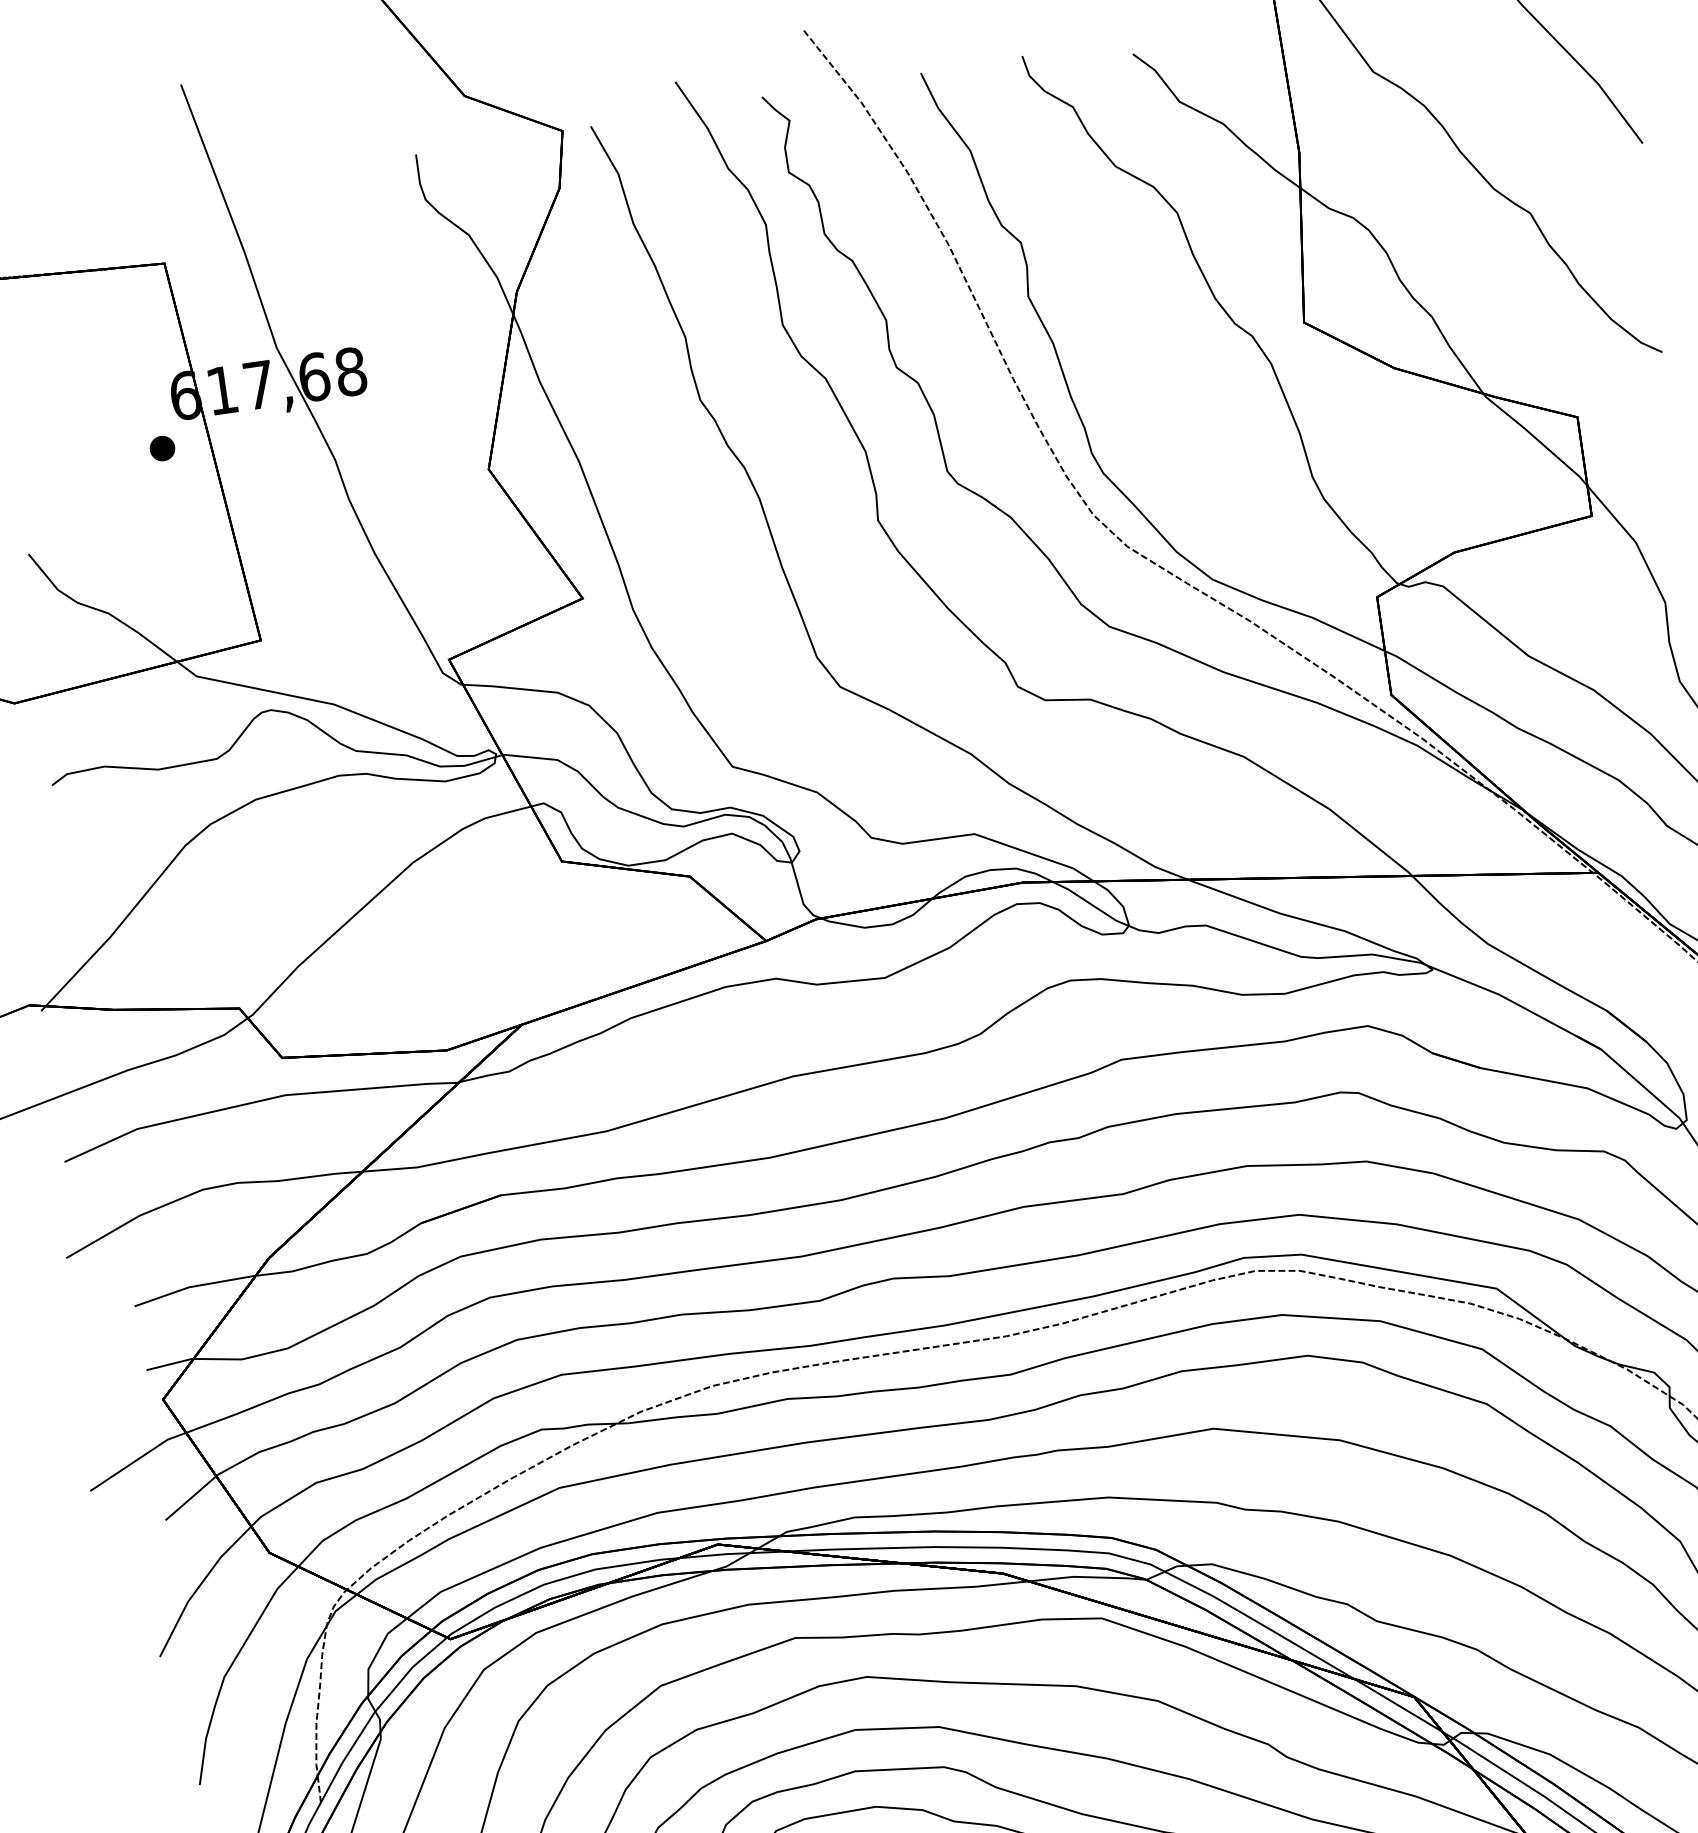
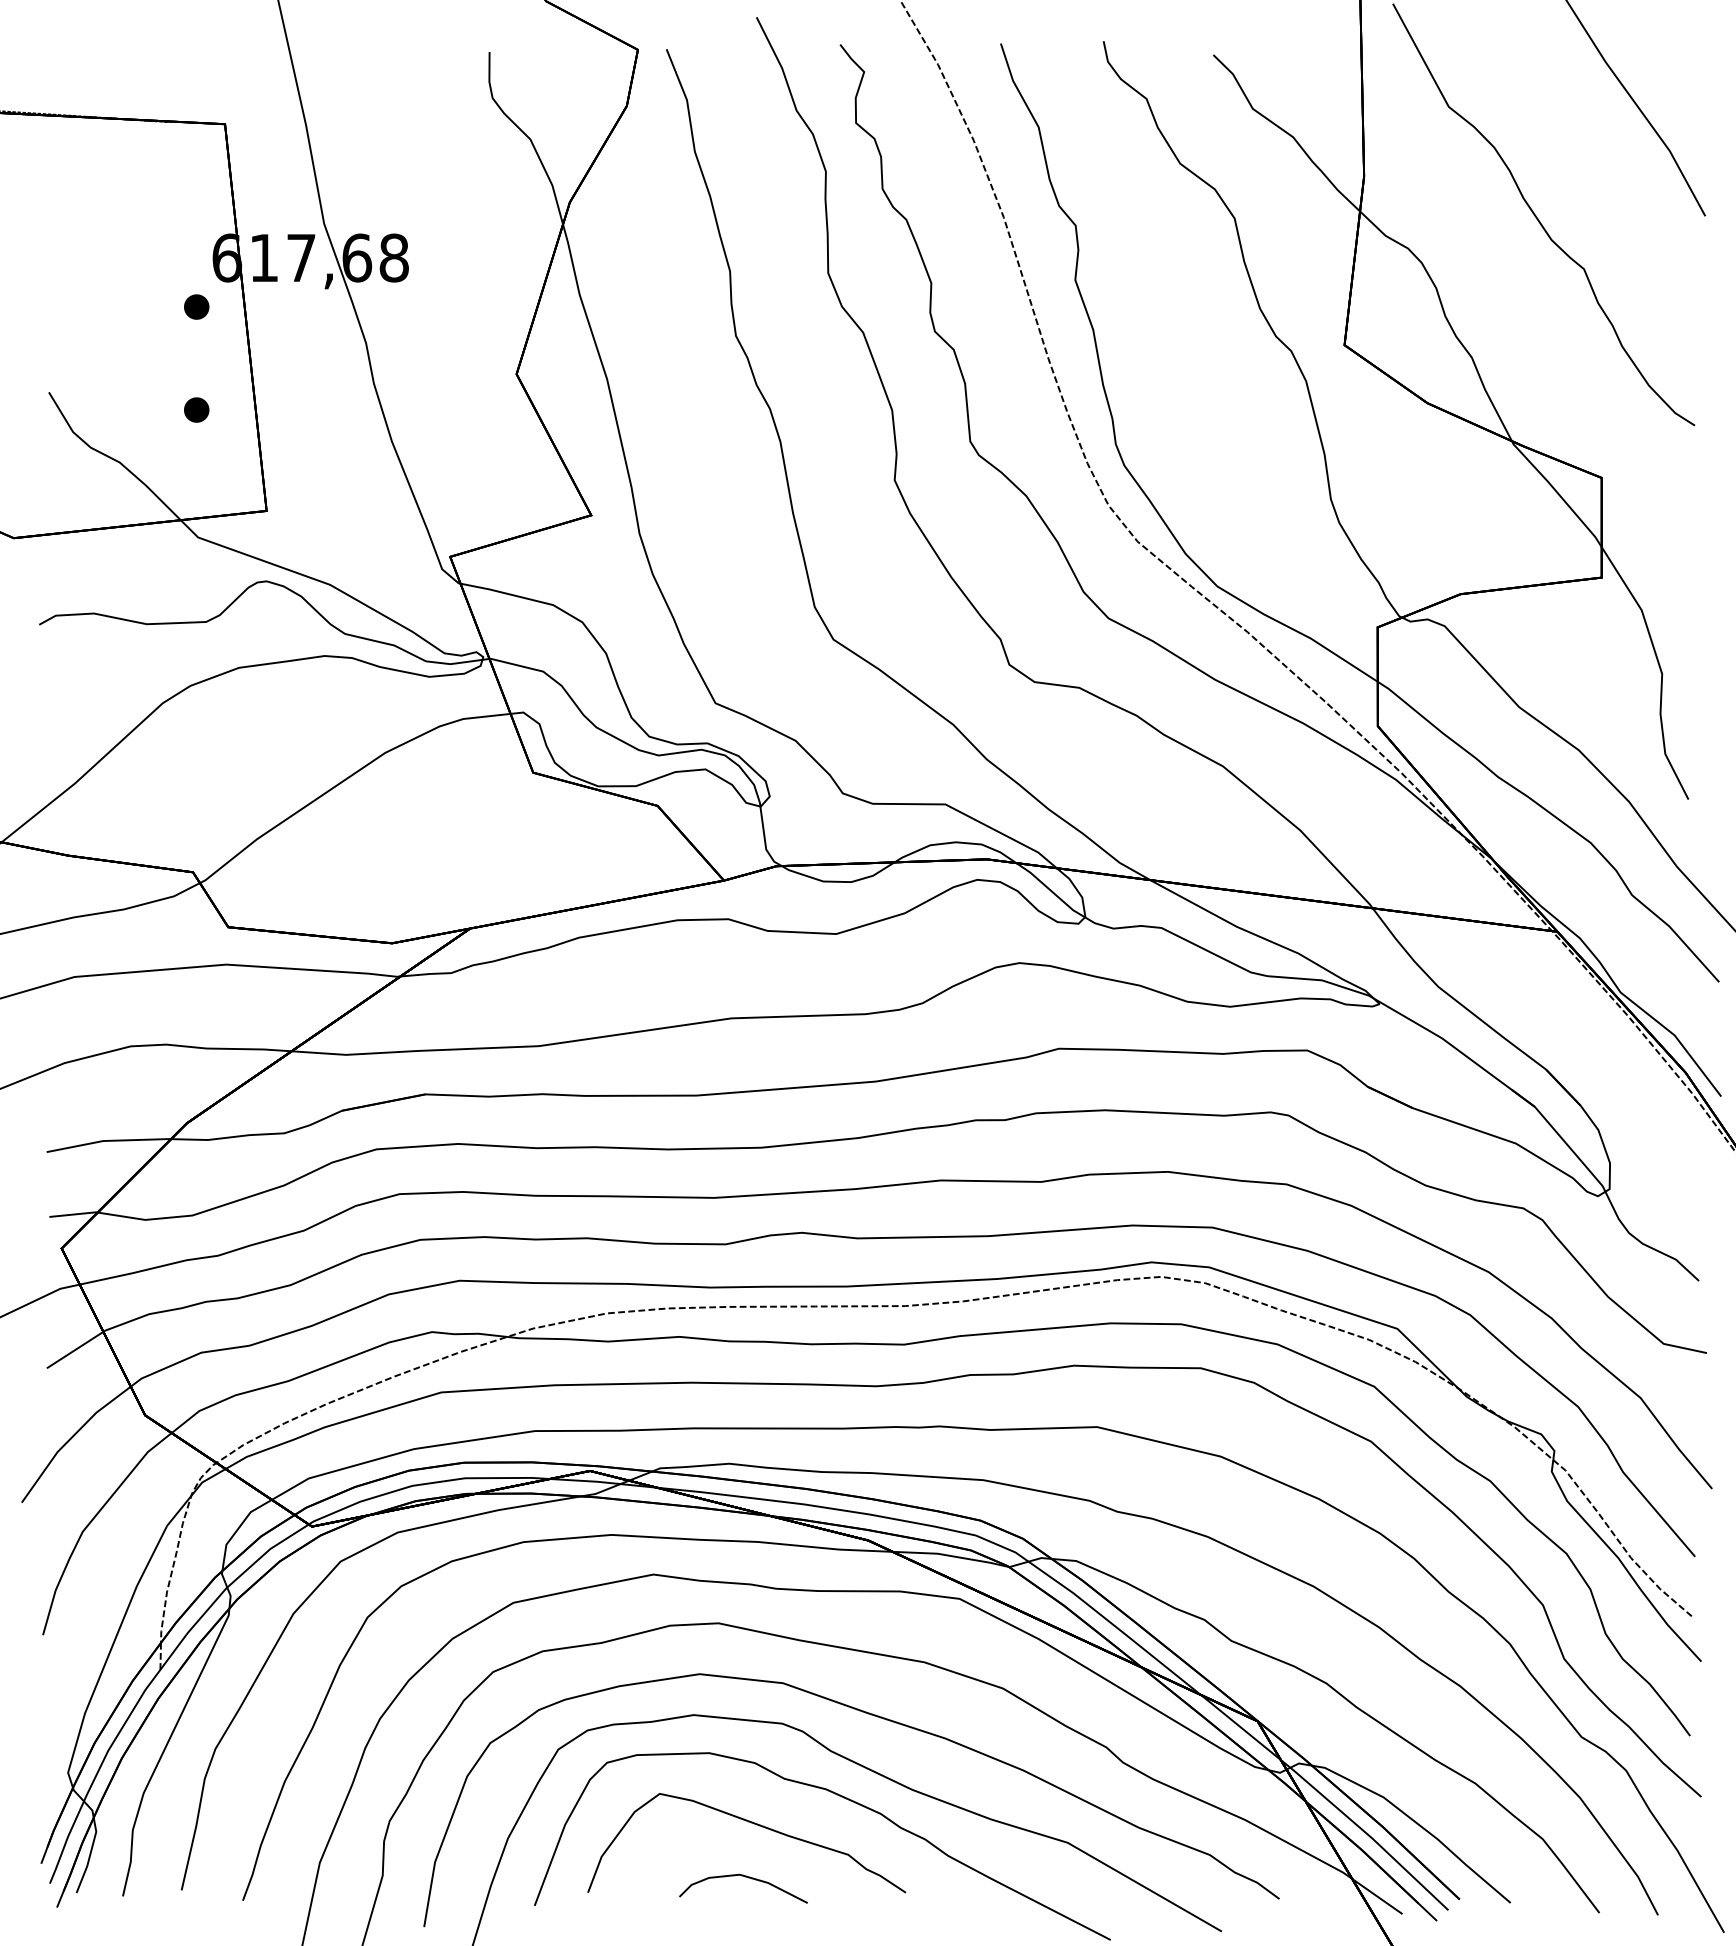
part: (176, 550) -> (196, 409), added

